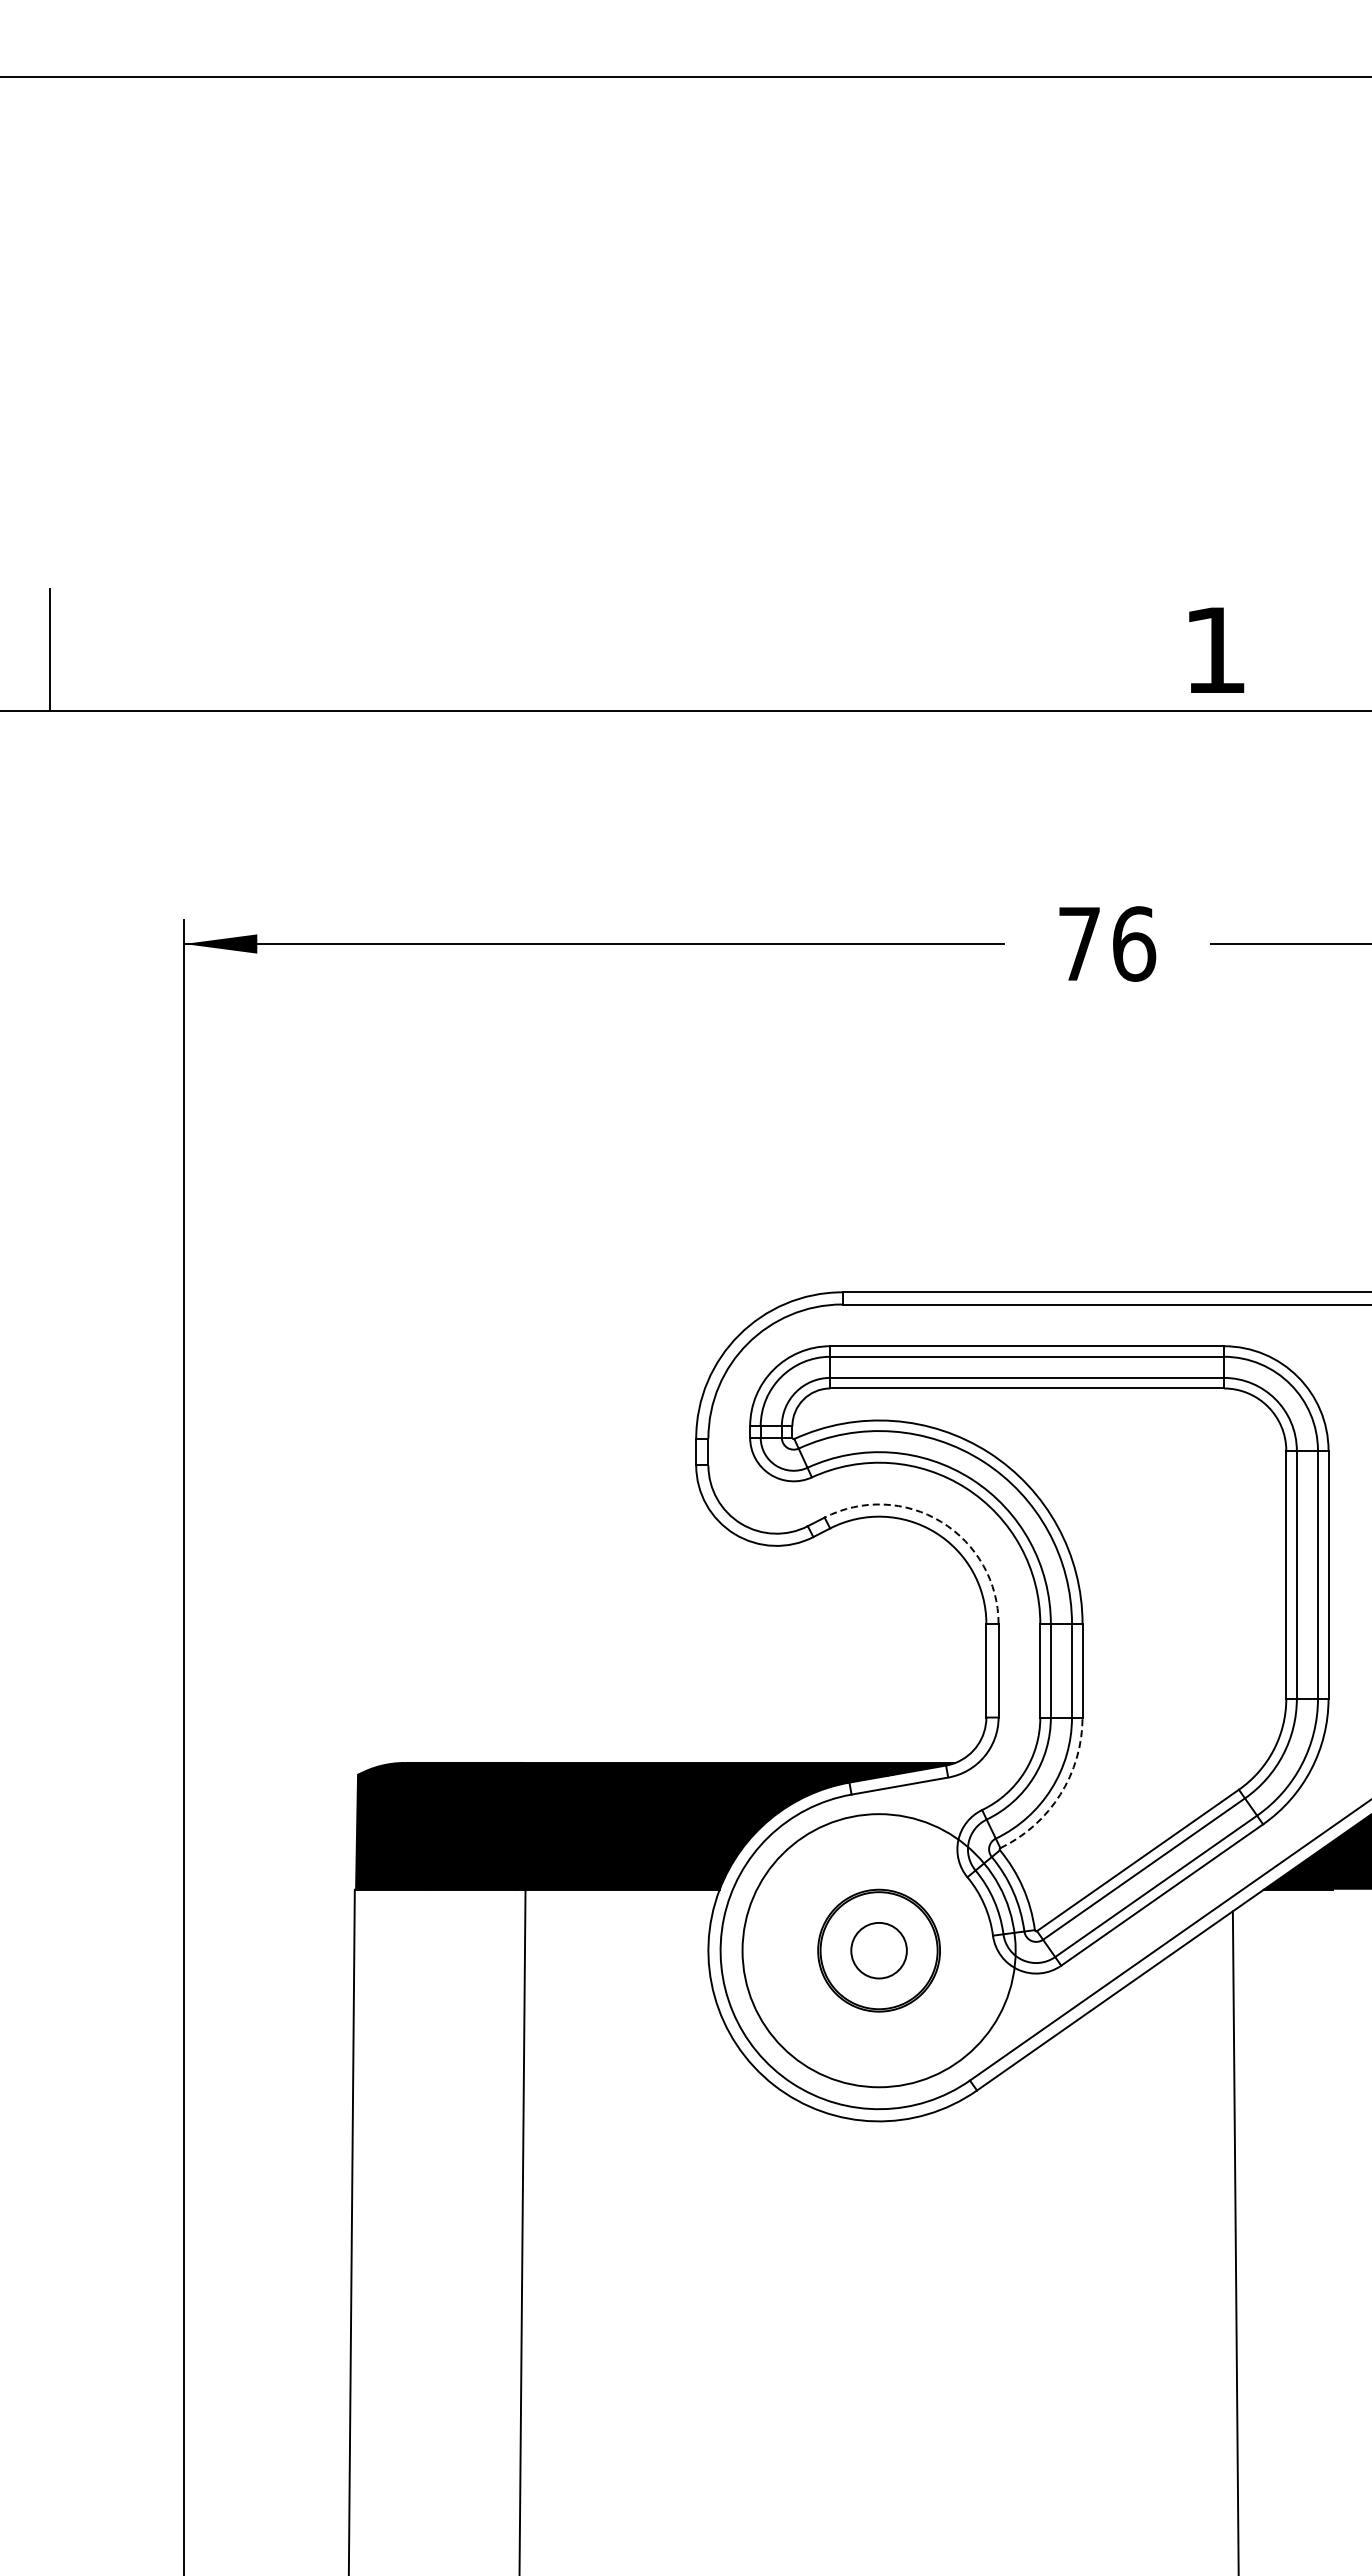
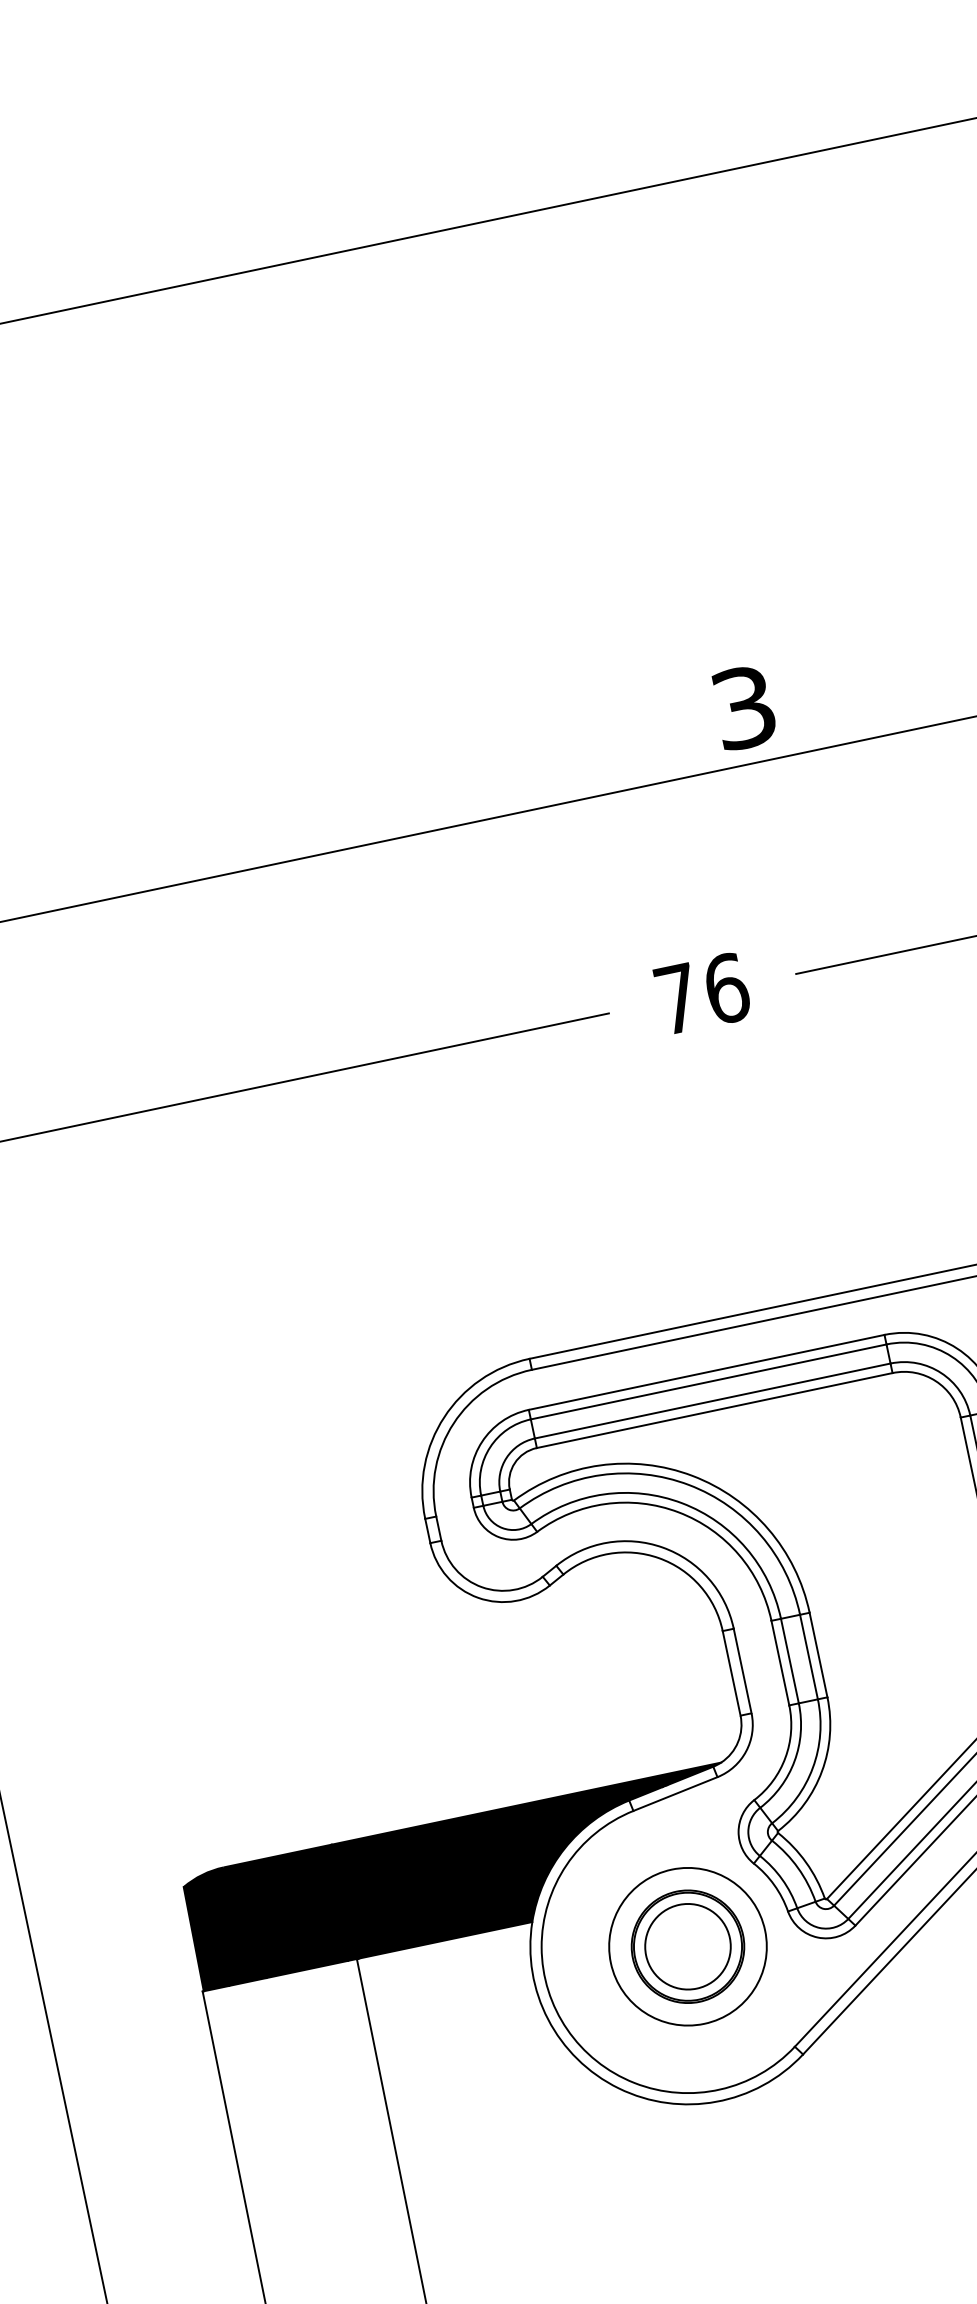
text: (1215, 650) -> (744, 707), 1 -> 3
arc: (941, 1522) -> (662, 1547), dashed -> solid
arc: (1060, 1794) -> (822, 1771), dashed -> solid
circle: (878, 1950) -> (687, 1946), size x0.62
circle: (878, 1950) -> (687, 1946), size x1.67

